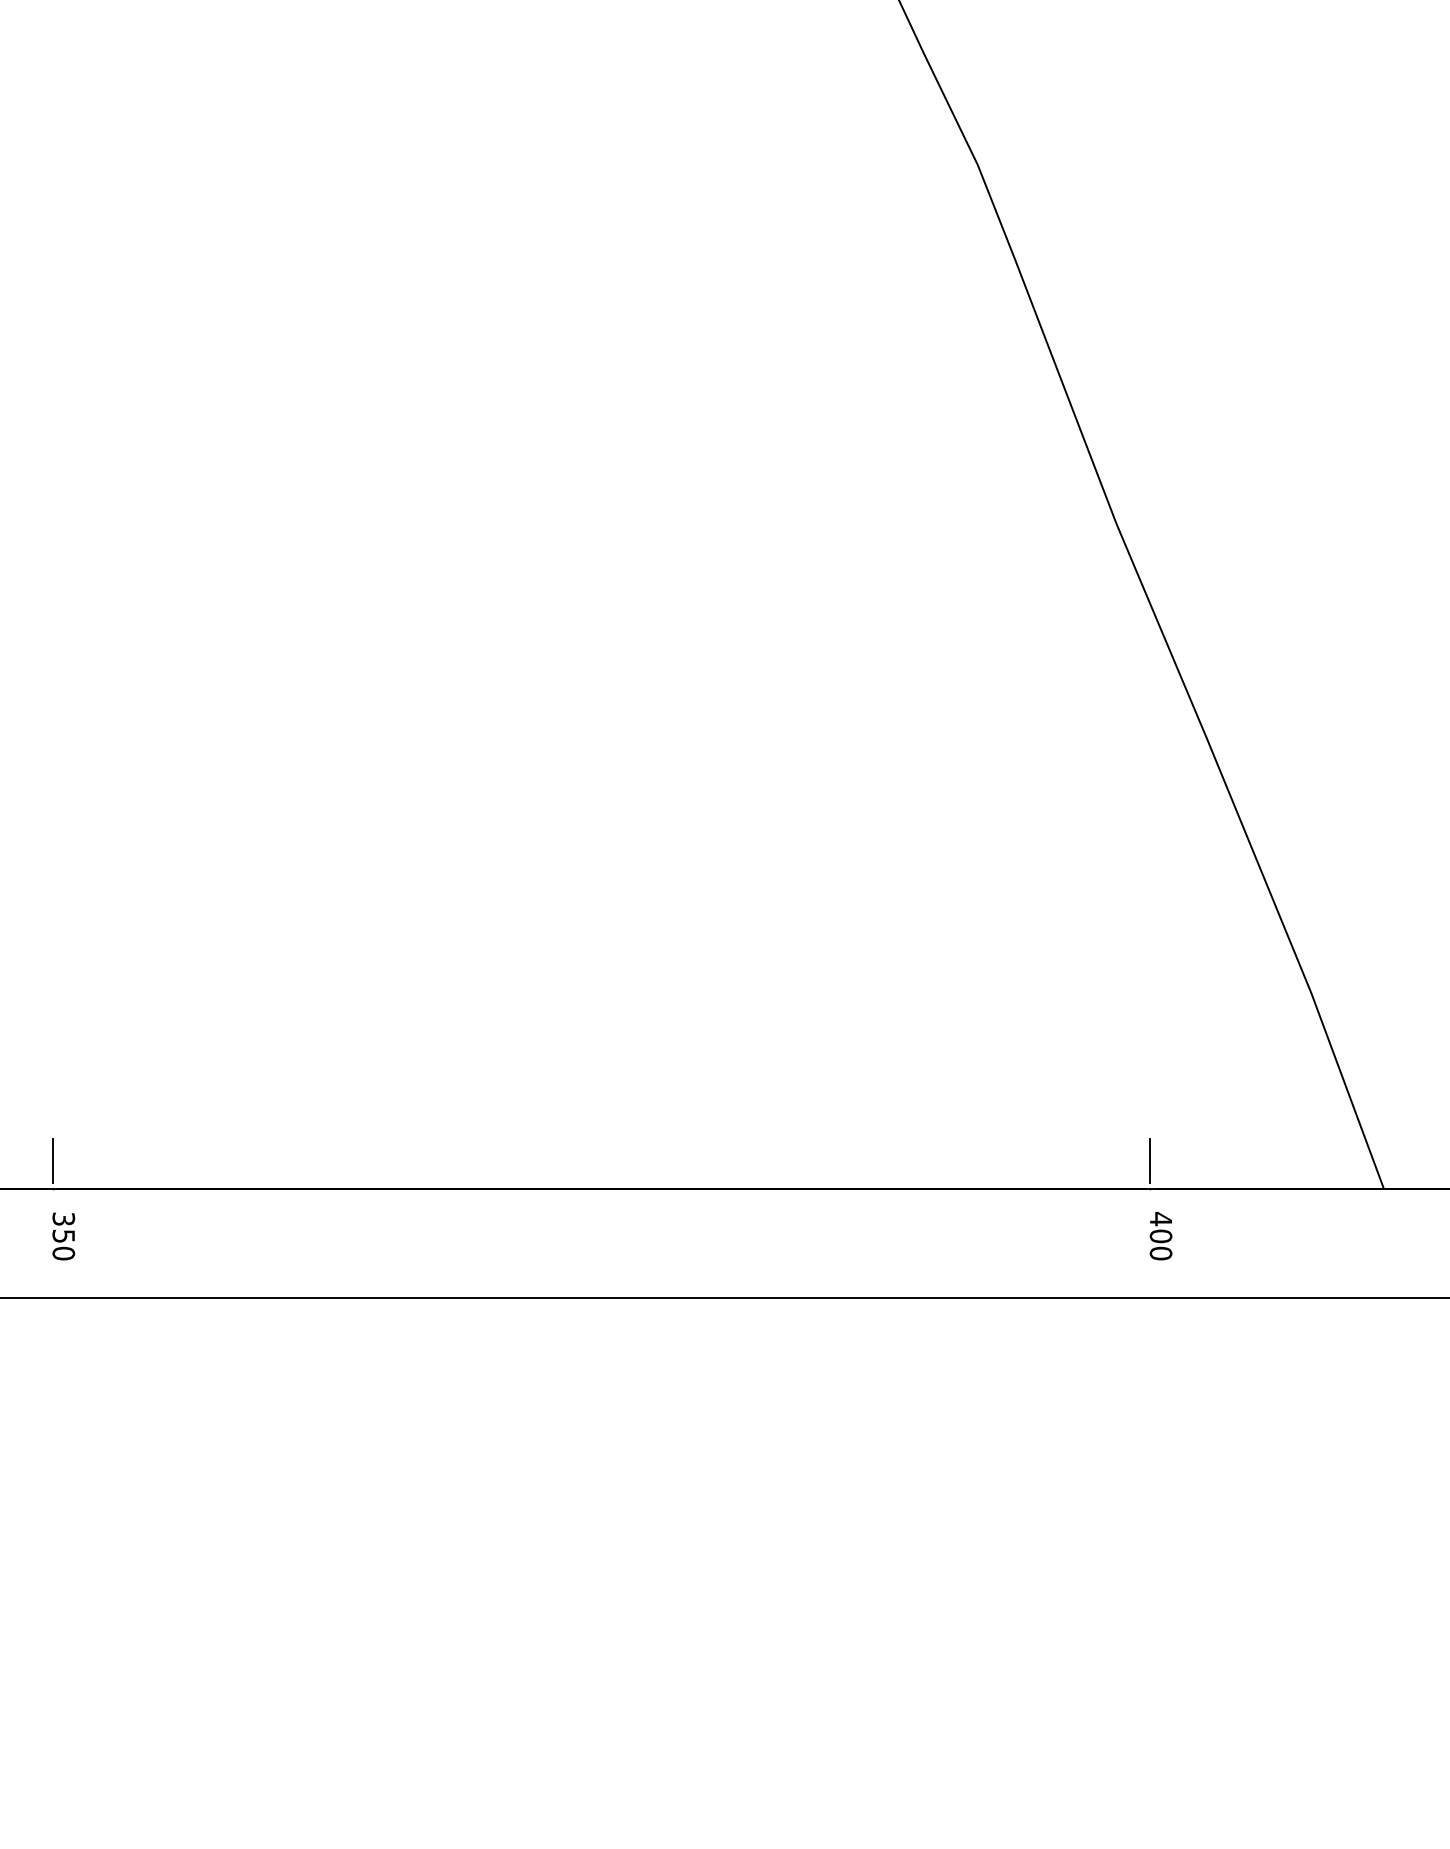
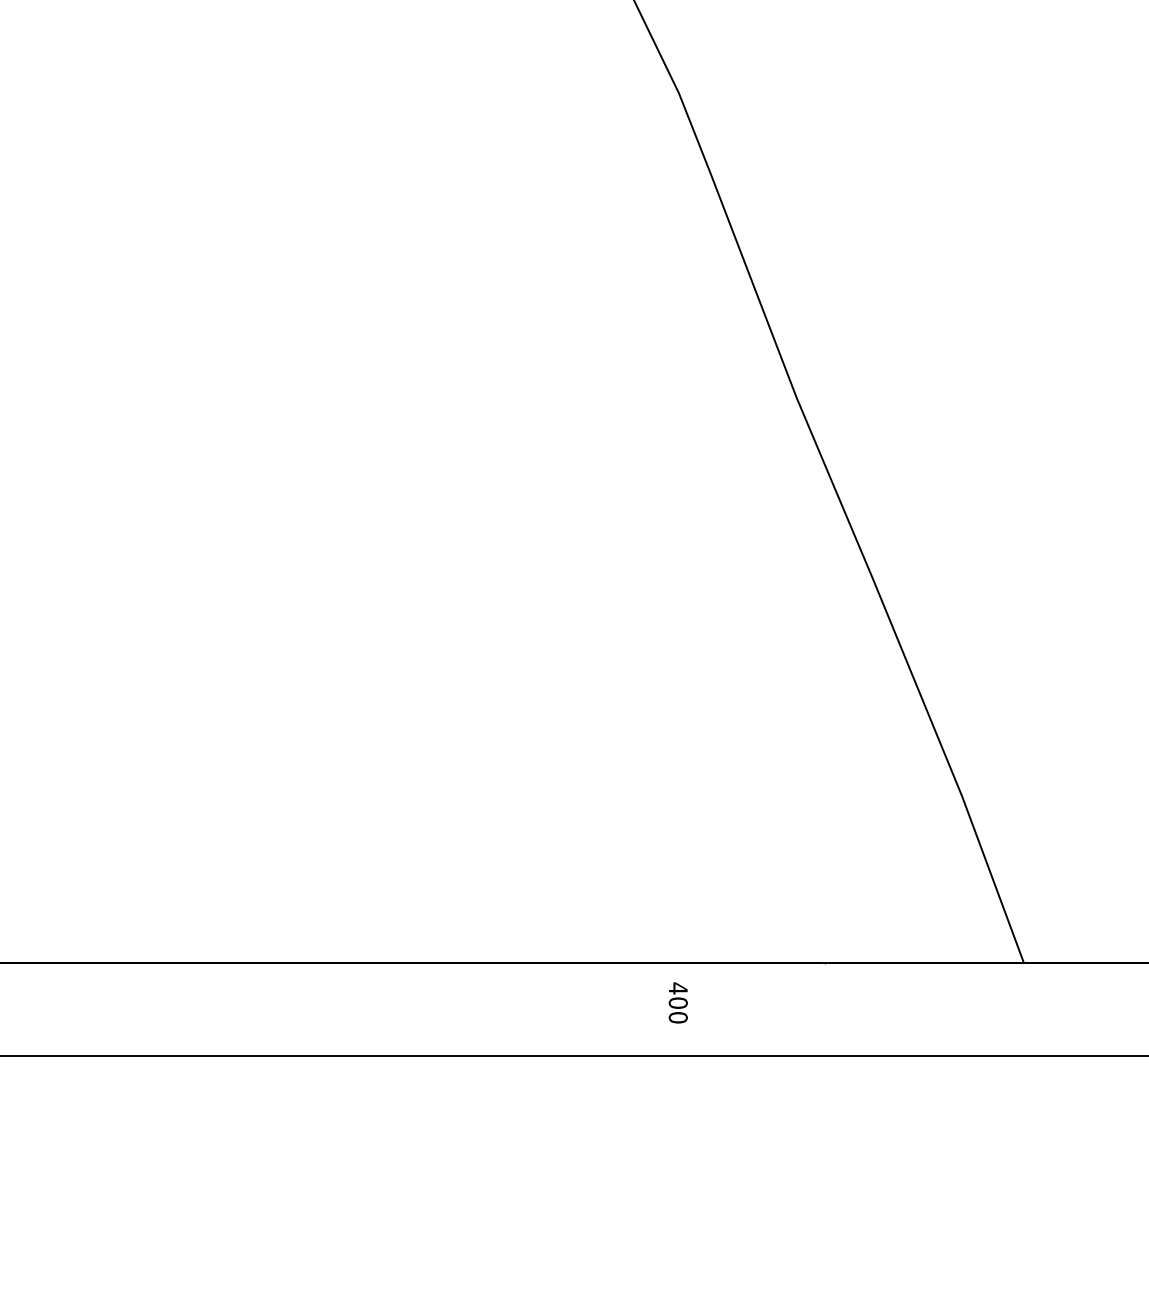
line: (1150, 1161) -> (825, 939), removed
text: (1160, 1236) -> (677, 1003), moved

